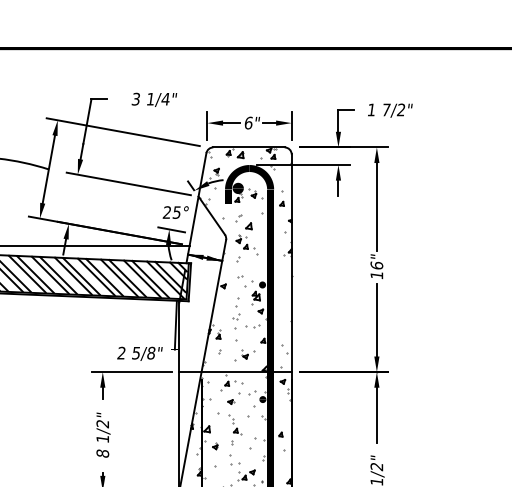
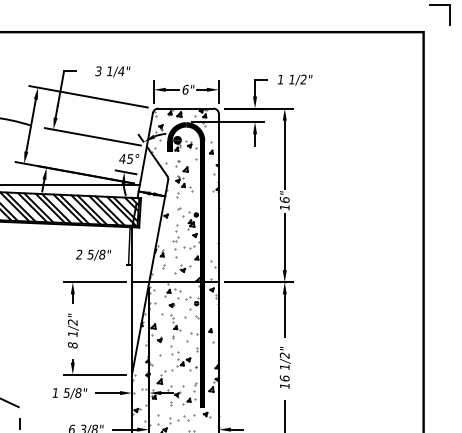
text: (386, 109) -> (292, 79), 7/2" -> 1/2"
text: (167, 211) -> (122, 158), 25° -> 45°
text: (139, 352) -> (93, 254), moved

